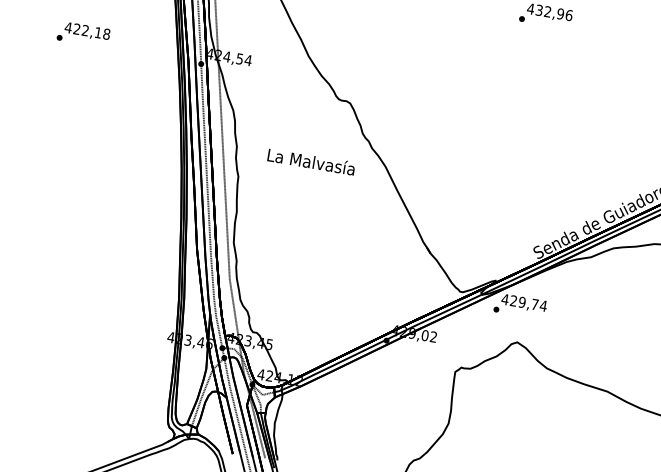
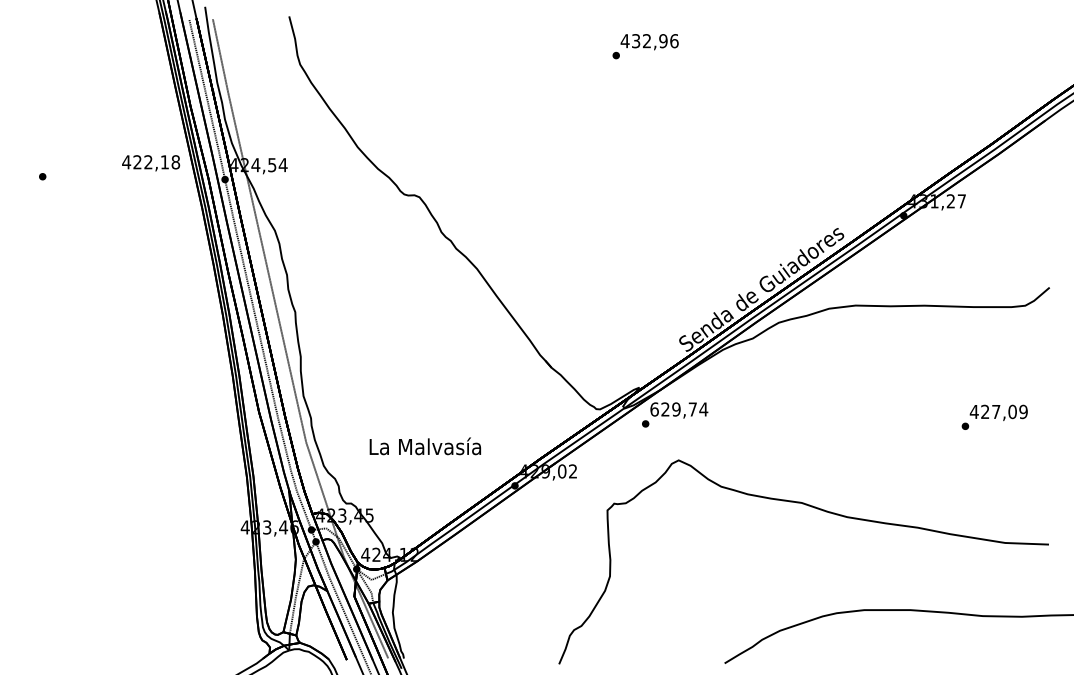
text: (87, 31) -> (151, 163), moved
text: (310, 161) -> (424, 446), moved
text: (505, 299) -> (654, 409), 429,74 -> 629,74

